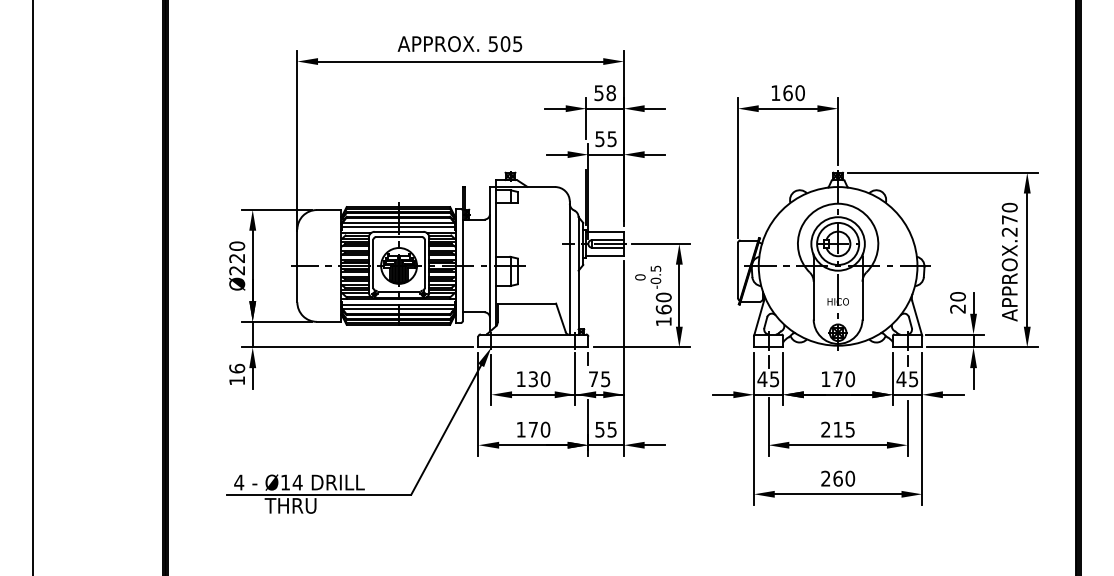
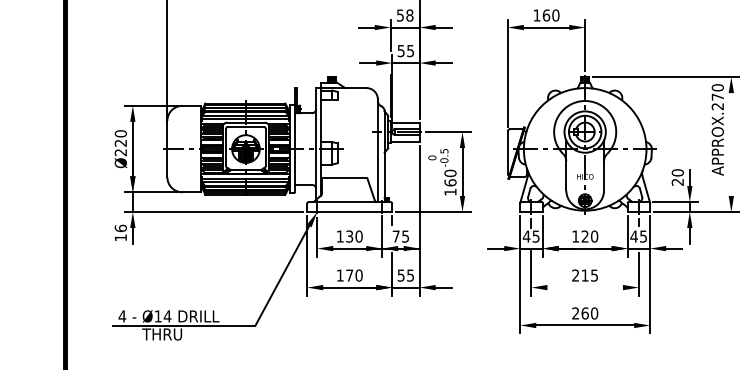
line: (1027, 259) -> (731, 144), removed
text: (1009, 261) -> (717, 129), moved
text: (837, 378) -> (584, 236), 170 -> 120
line: (837, 445) -> (584, 287), removed

